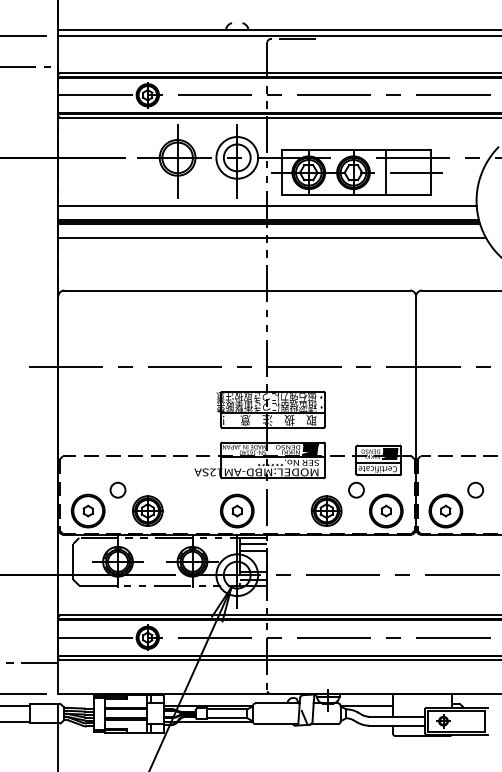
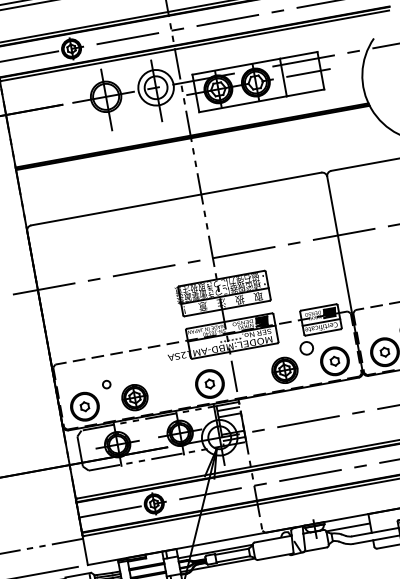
line: (267, 205) -> (188, 123), removed
line: (272, 238) -> (197, 150), removed
circle: (117, 489) -> (106, 384), size x0.6

